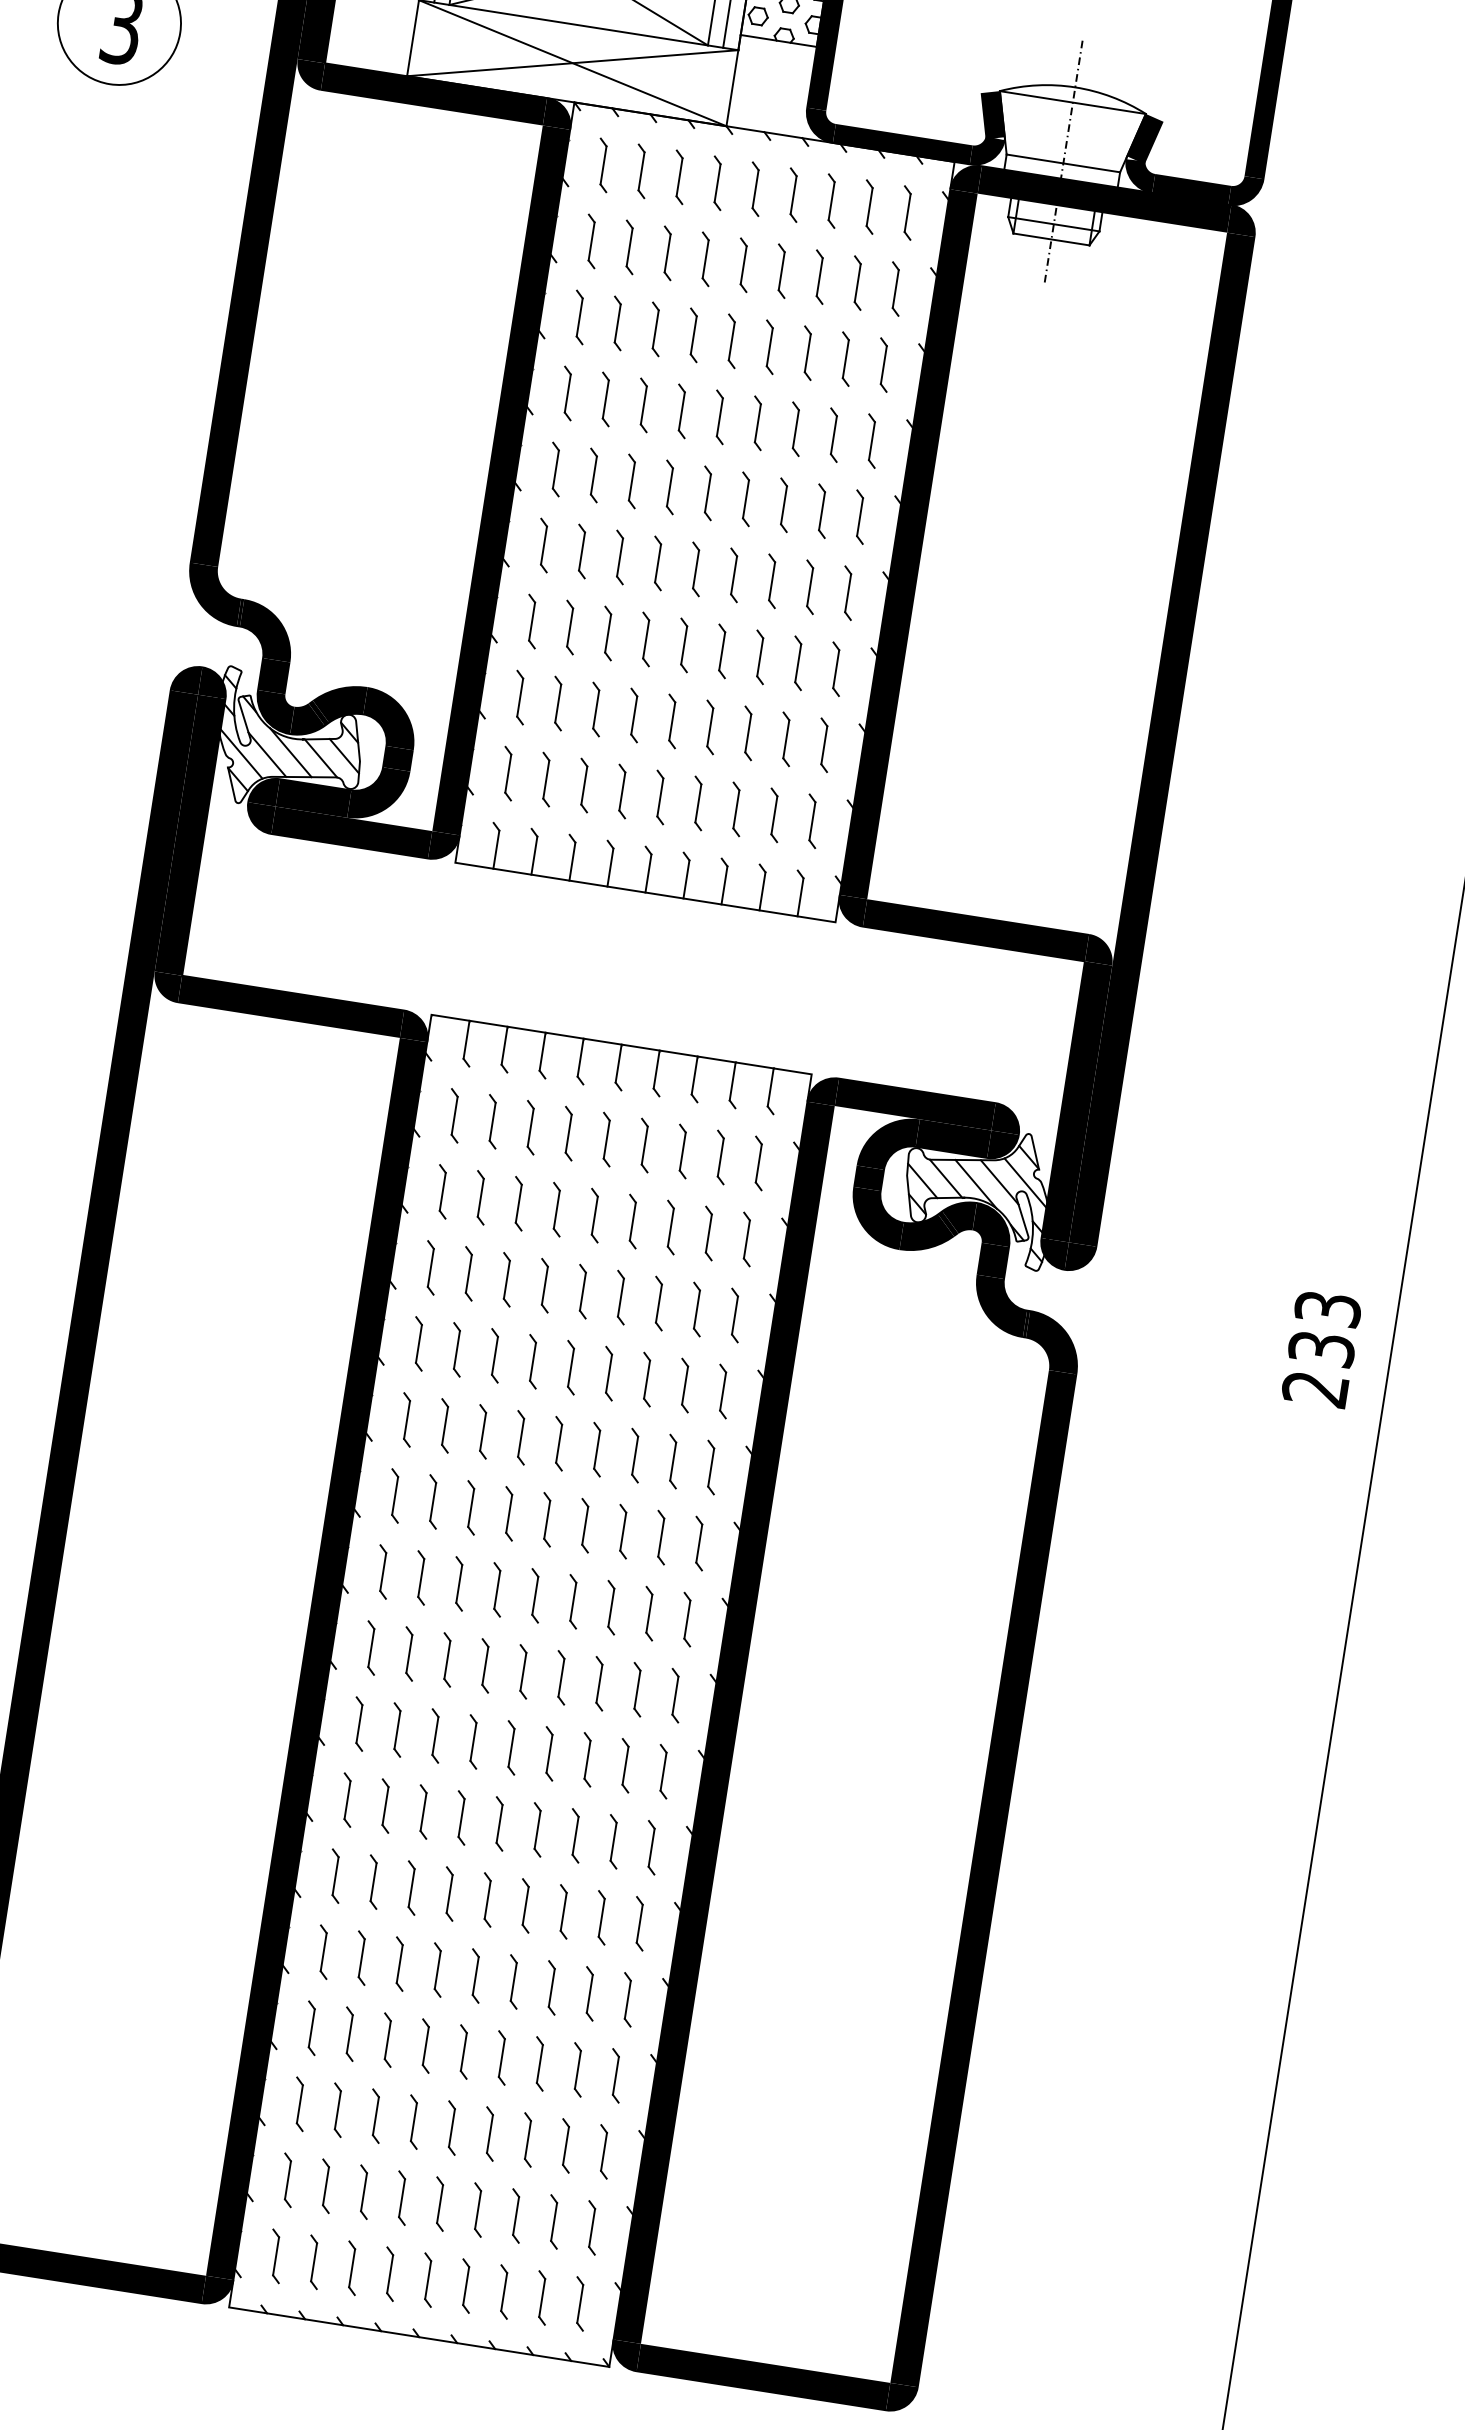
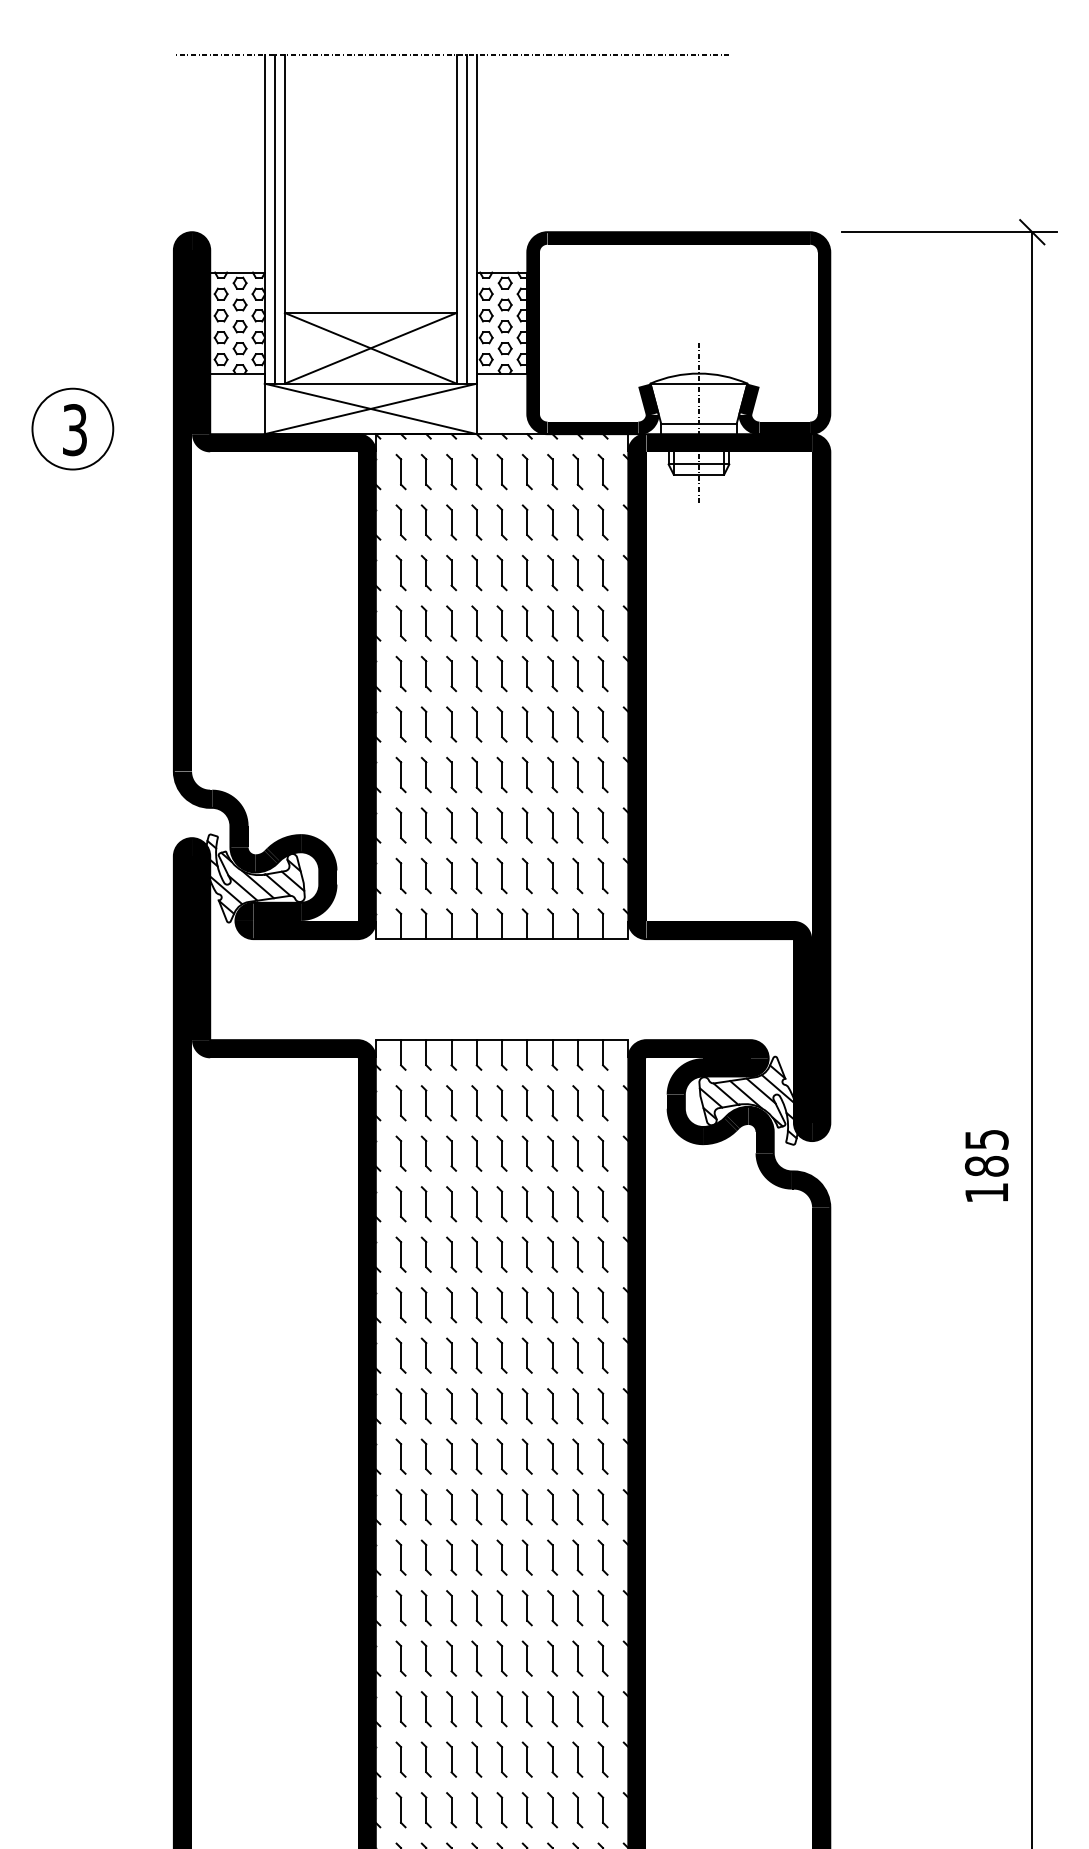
text: (1321, 1349) -> (986, 1166), 233 -> 185

